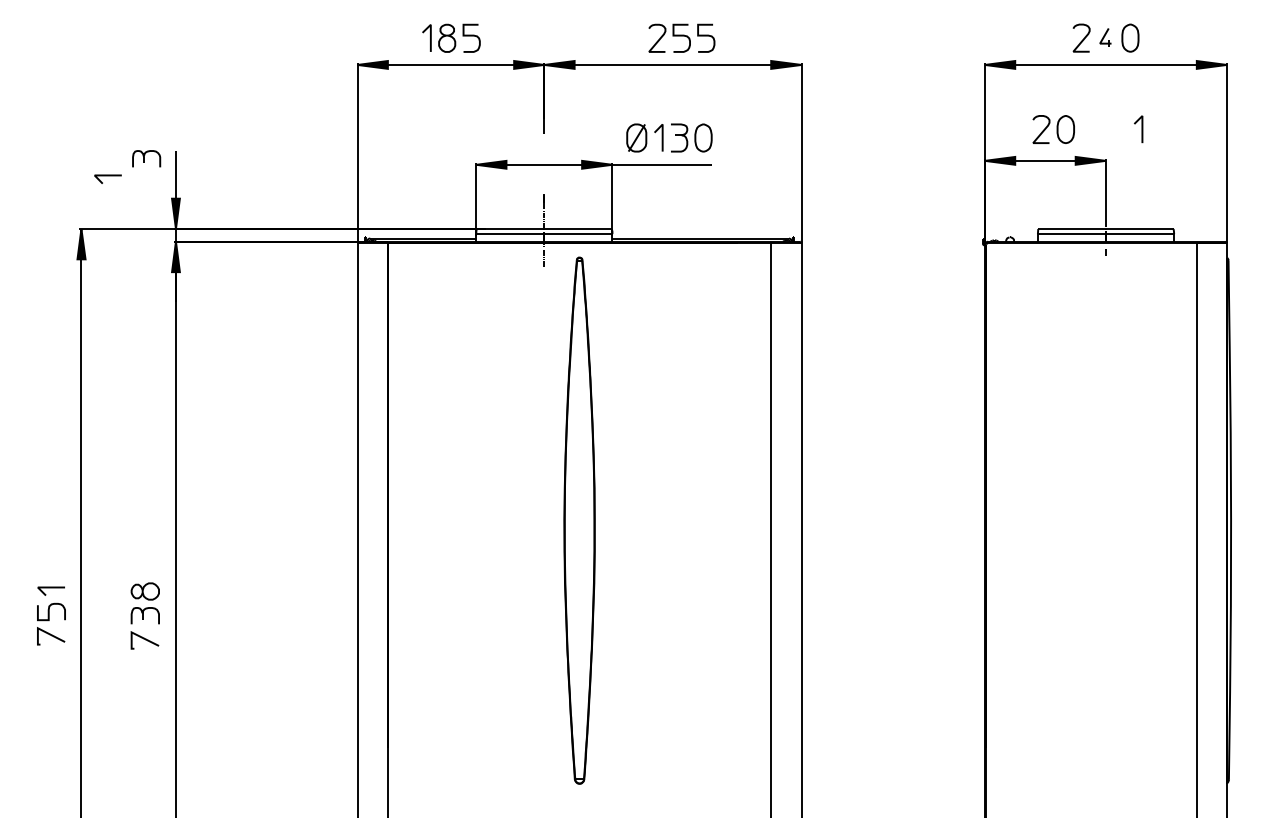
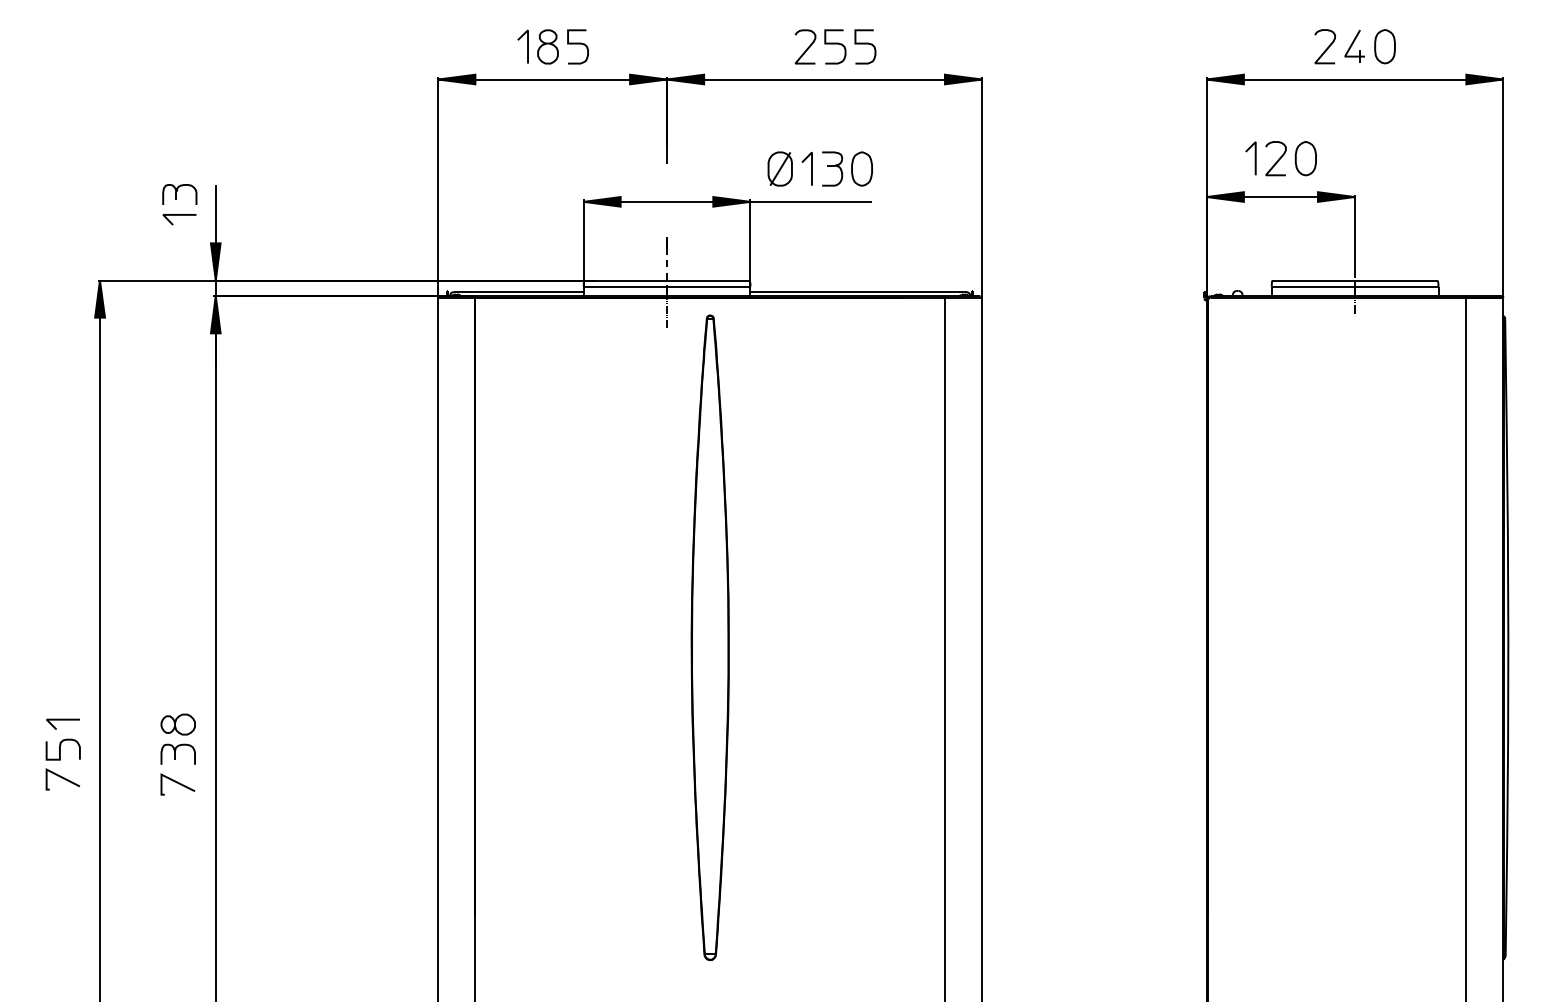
part: (1105, 37) -> (1354, 45), size x1.43
line: (1141, 129) -> (1254, 158), moved
line: (107, 175) -> (179, 215), moved

